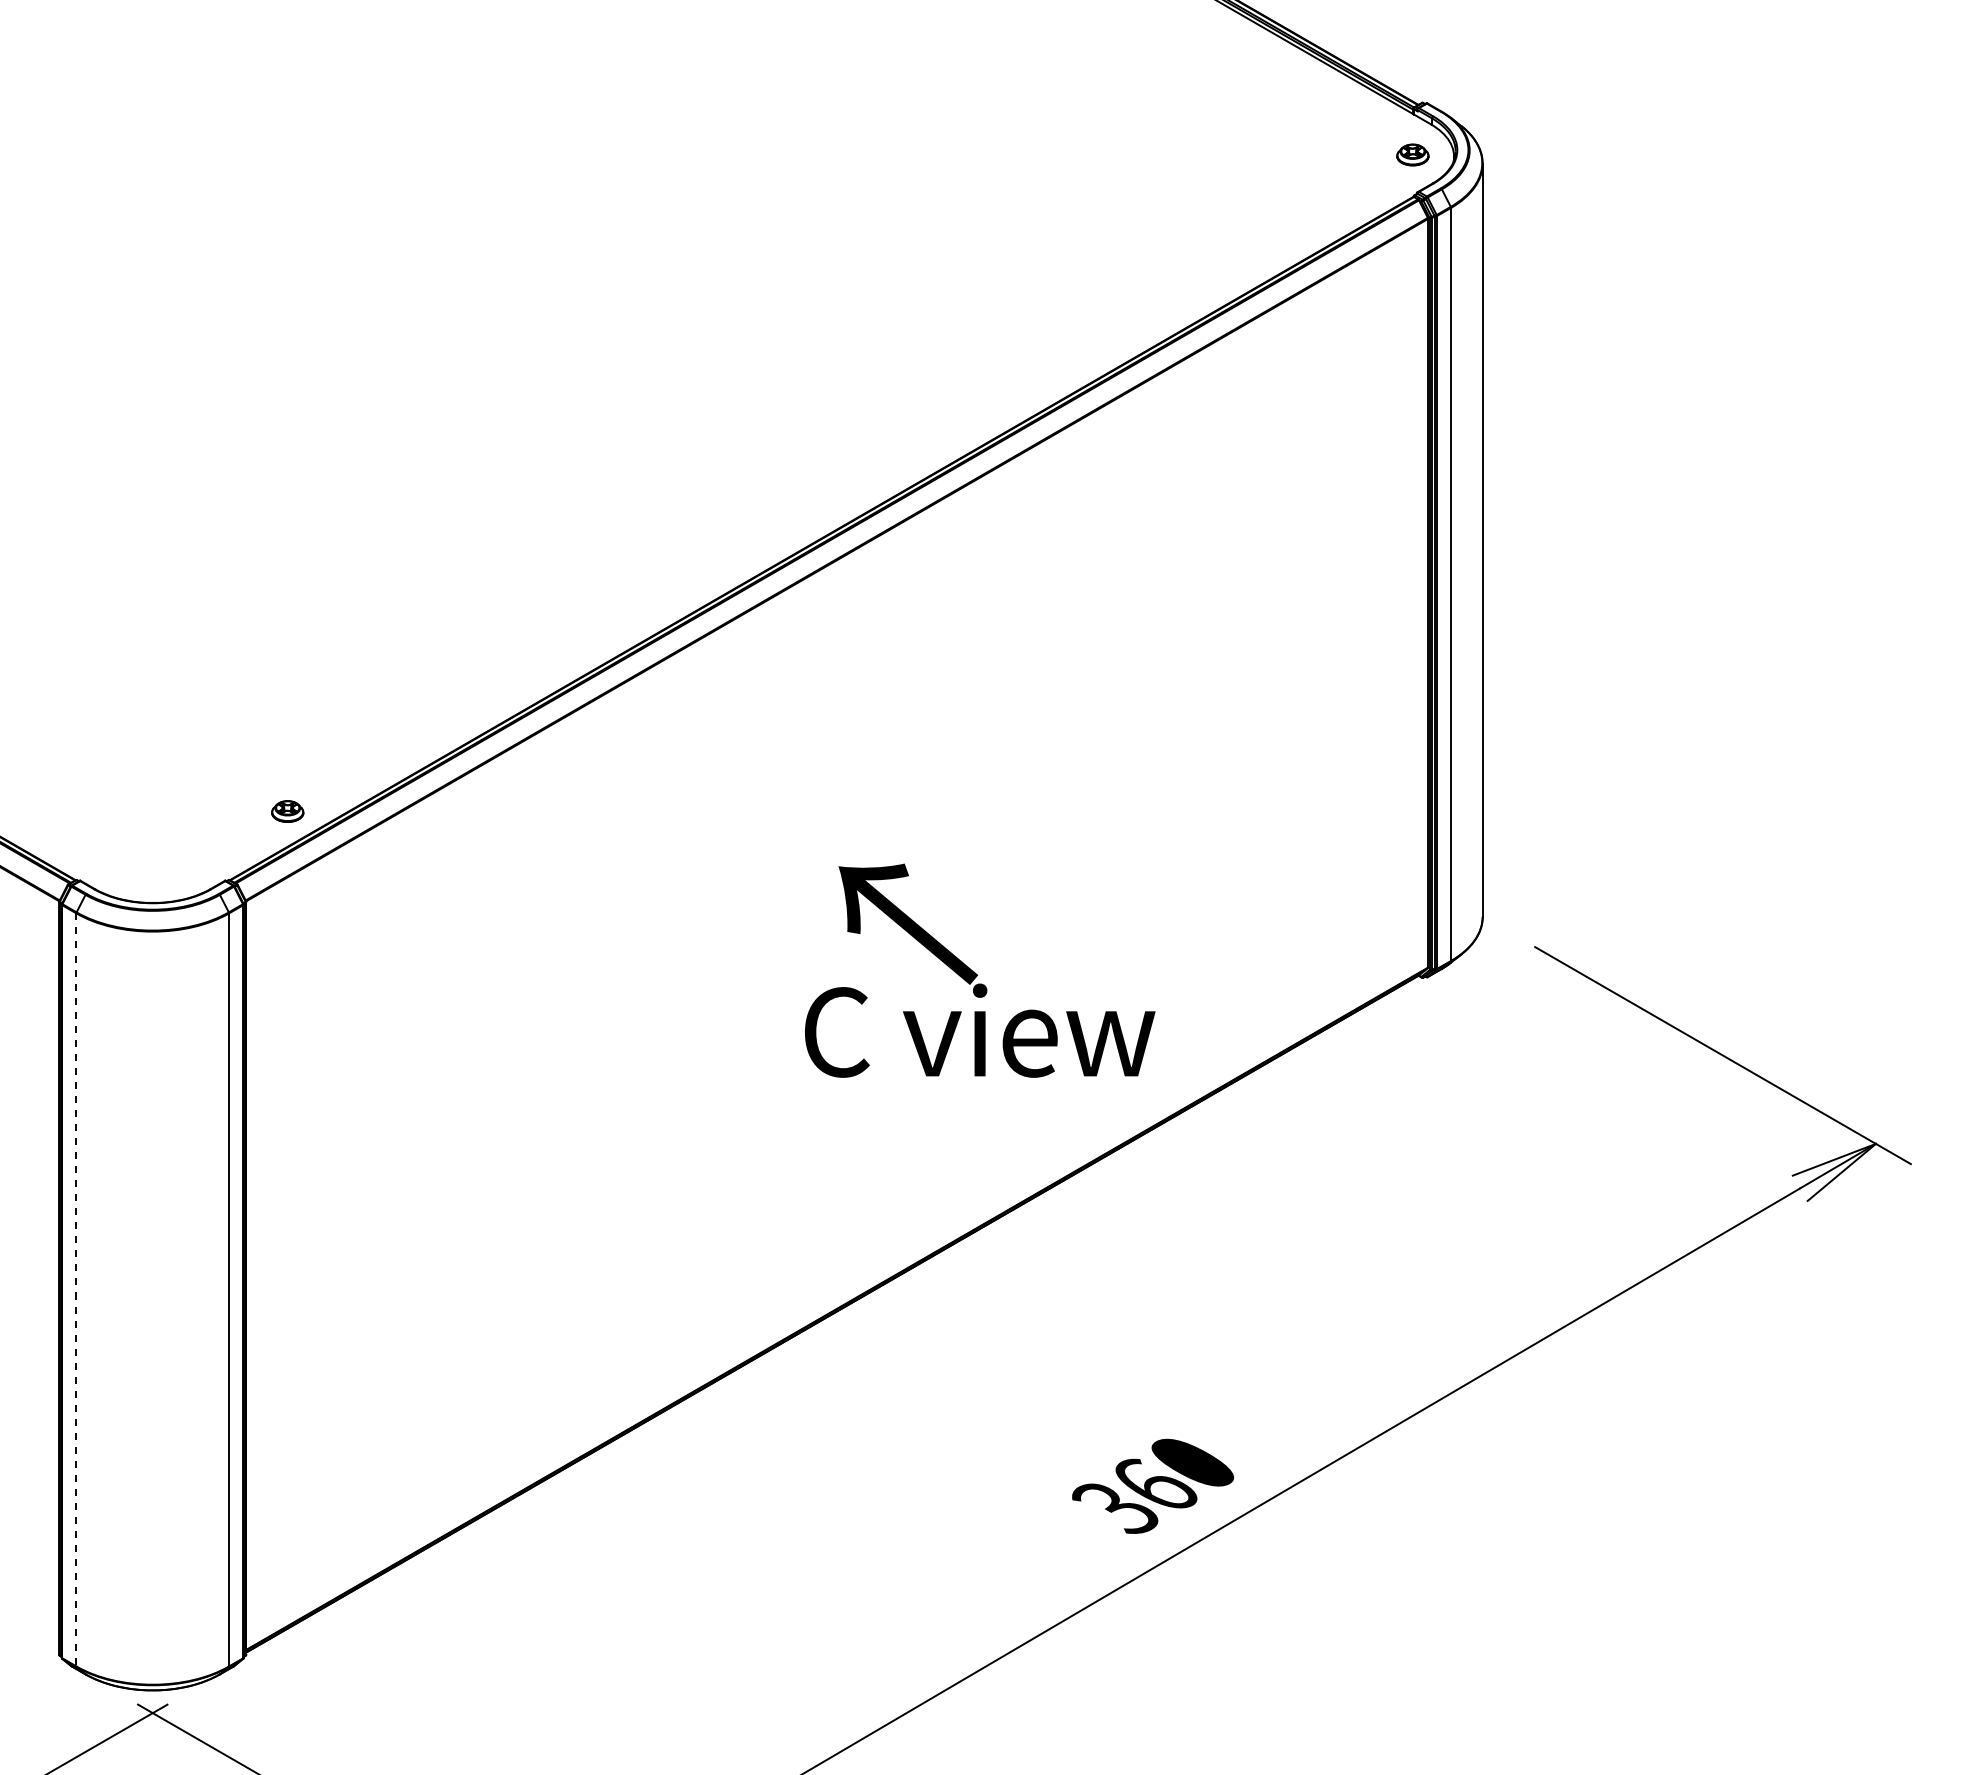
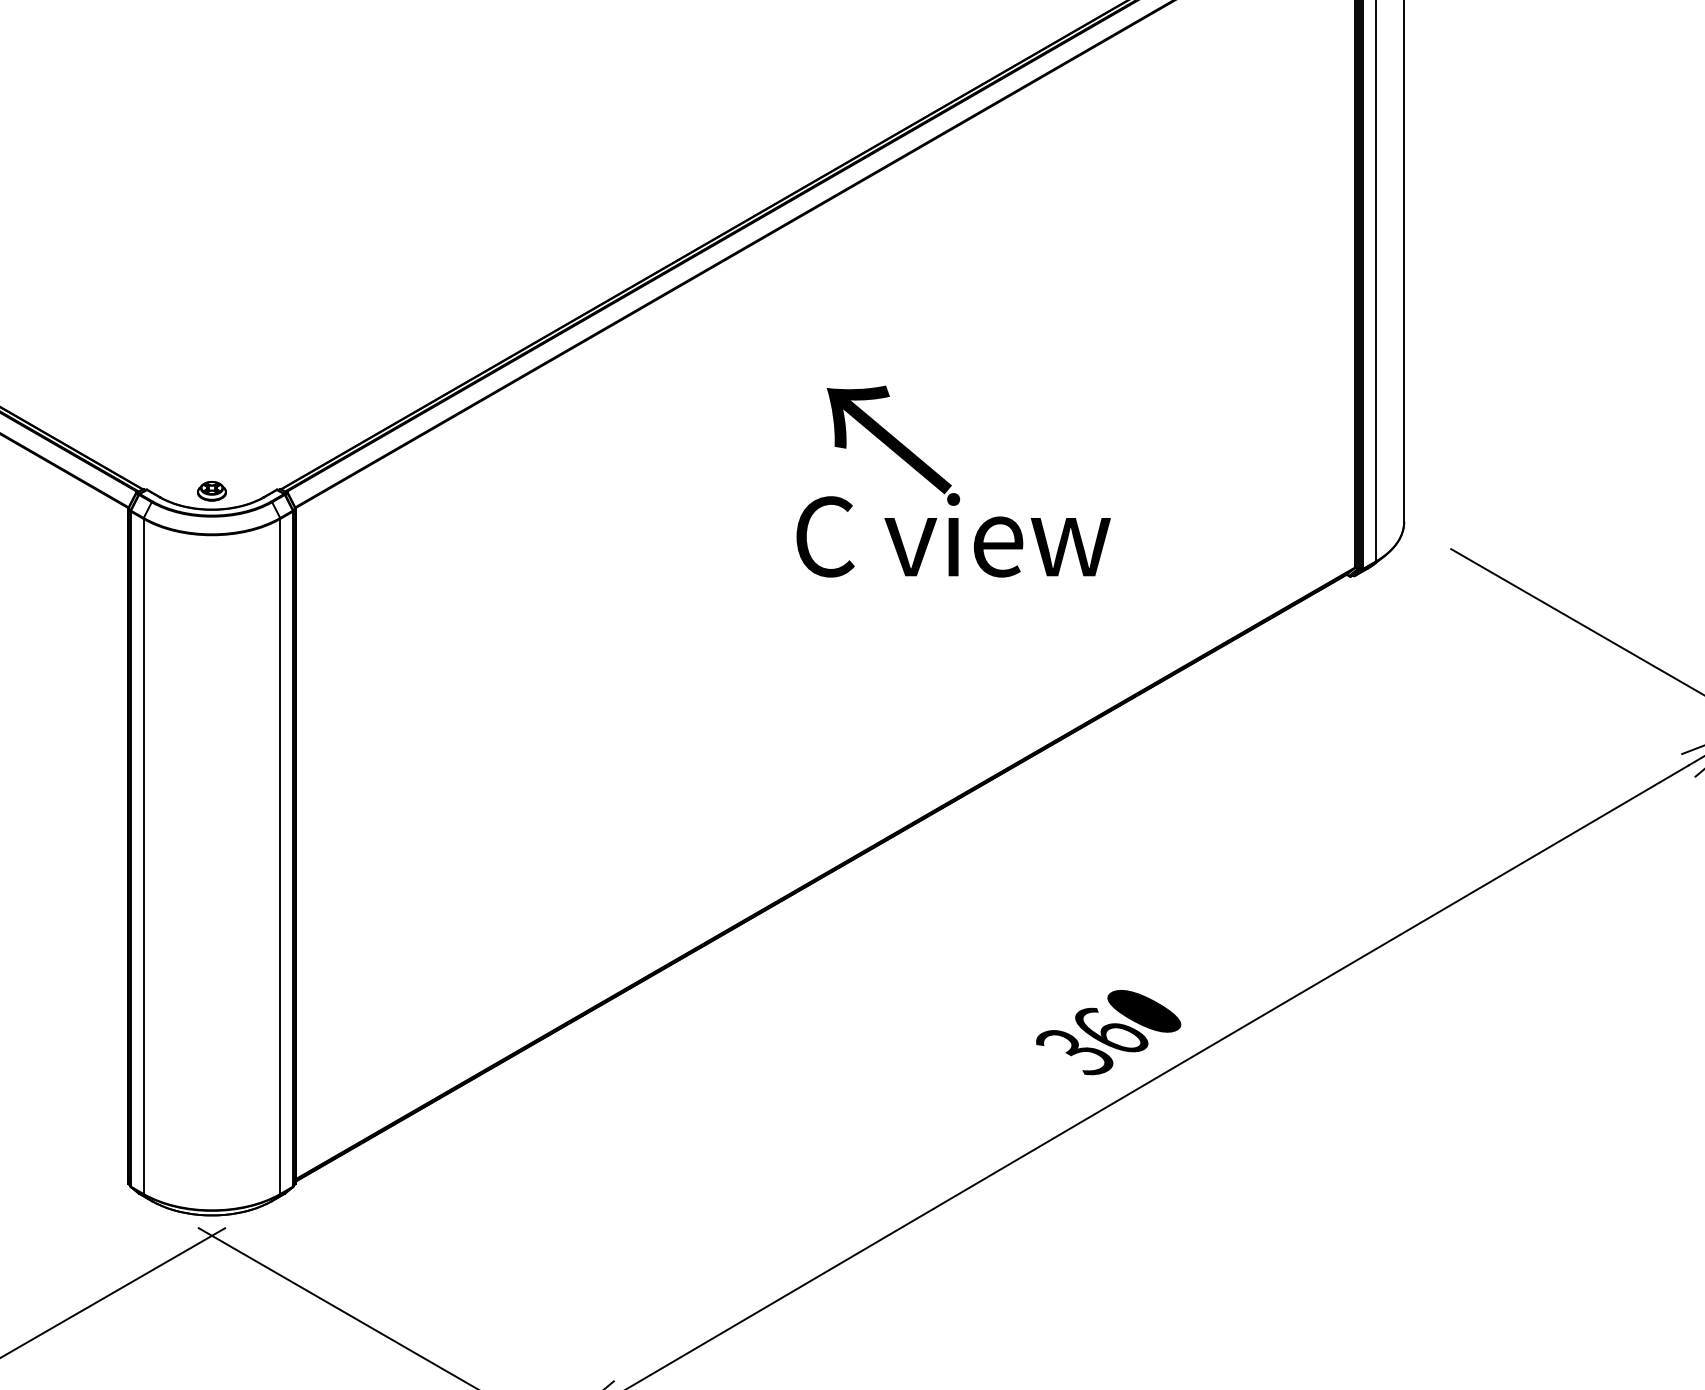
part: (287, 811) -> (211, 491), moved
text: (980, 970) -> (953, 481), moved
line: (76, 1289) -> (143, 856), dashed -> solid

